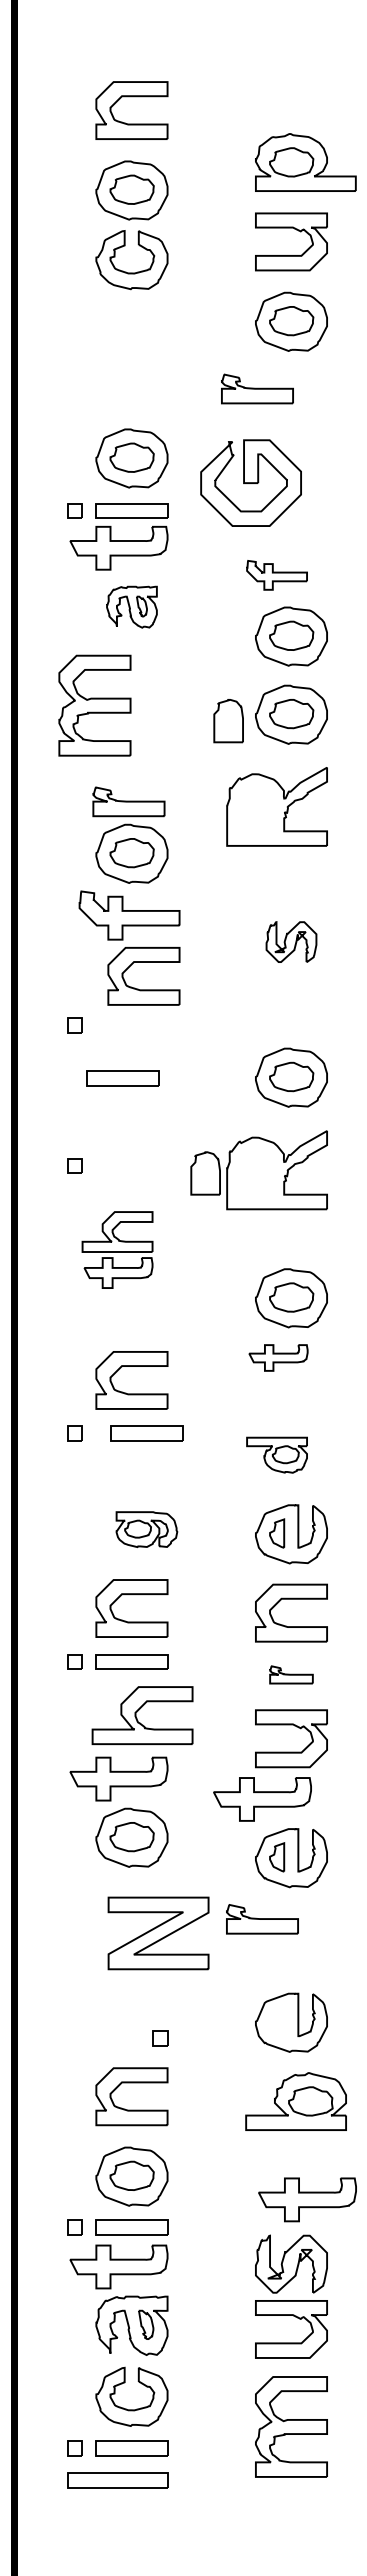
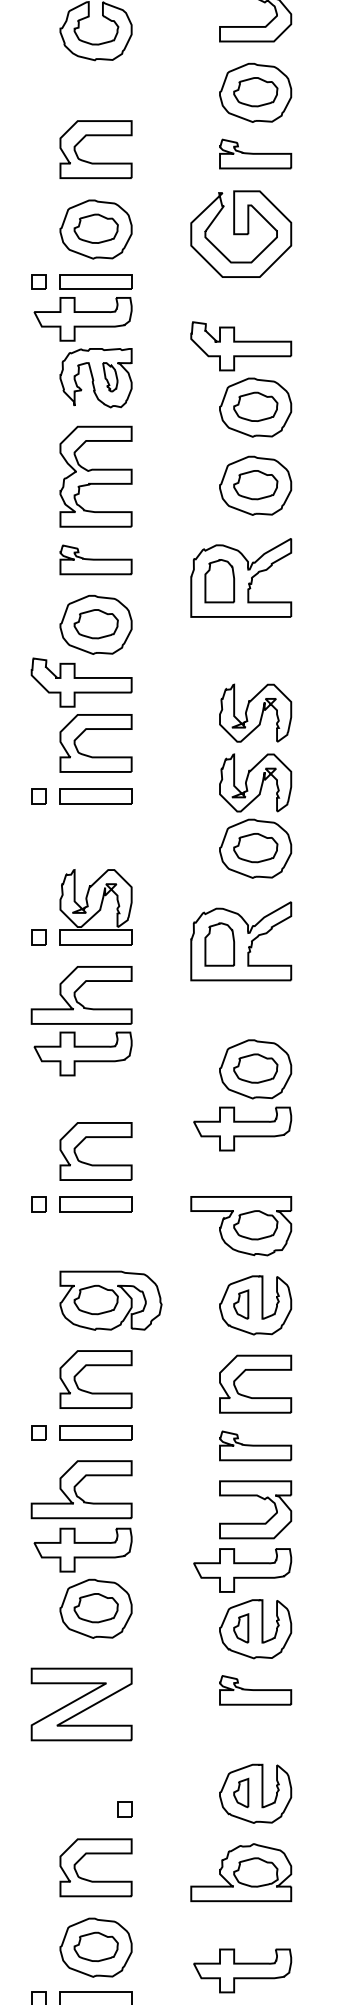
part: (131, 365) -> (95, 136), added
part: (257, 388) -> (255, 153), moved
part: (250, 482) -> (240, 233), moved
part: (276, 575) -> (240, 346), size x1.67
part: (131, 607) -> (95, 378), size x1.43
part: (94, 705) -> (95, 476), moved
part: (228, 721) -> (219, 581), moved
part: (128, 801) -> (95, 559), moved
part: (291, 941) -> (255, 712), size x1.43
part: (129, 947) -> (81, 714), moved
part: (291, 1011) -> (255, 782), added
part: (122, 1078) -> (95, 796), moved
part: (131, 1135) -> (95, 906), added
part: (205, 1173) -> (219, 944), moved
part: (117, 1249) -> (81, 1020), size x1.43
part: (278, 1357) -> (242, 1128), size x1.67
part: (146, 1433) -> (95, 1204), moved
part: (276, 1455) -> (240, 1226), size x1.67
part: (146, 1529) -> (110, 1300), size x1.67
part: (291, 1674) -> (255, 1445), size x1.67
part: (142, 1715) -> (81, 1489), moved
part: (262, 1799) -> (242, 1570), moved
part: (262, 1919) -> (255, 1690), moved
part: (158, 1933) -> (81, 1704), moved
part: (277, 2021) -> (241, 1792), added
part: (295, 2101) -> (240, 1872), moved
part: (307, 2199) -> (242, 1970), moved

